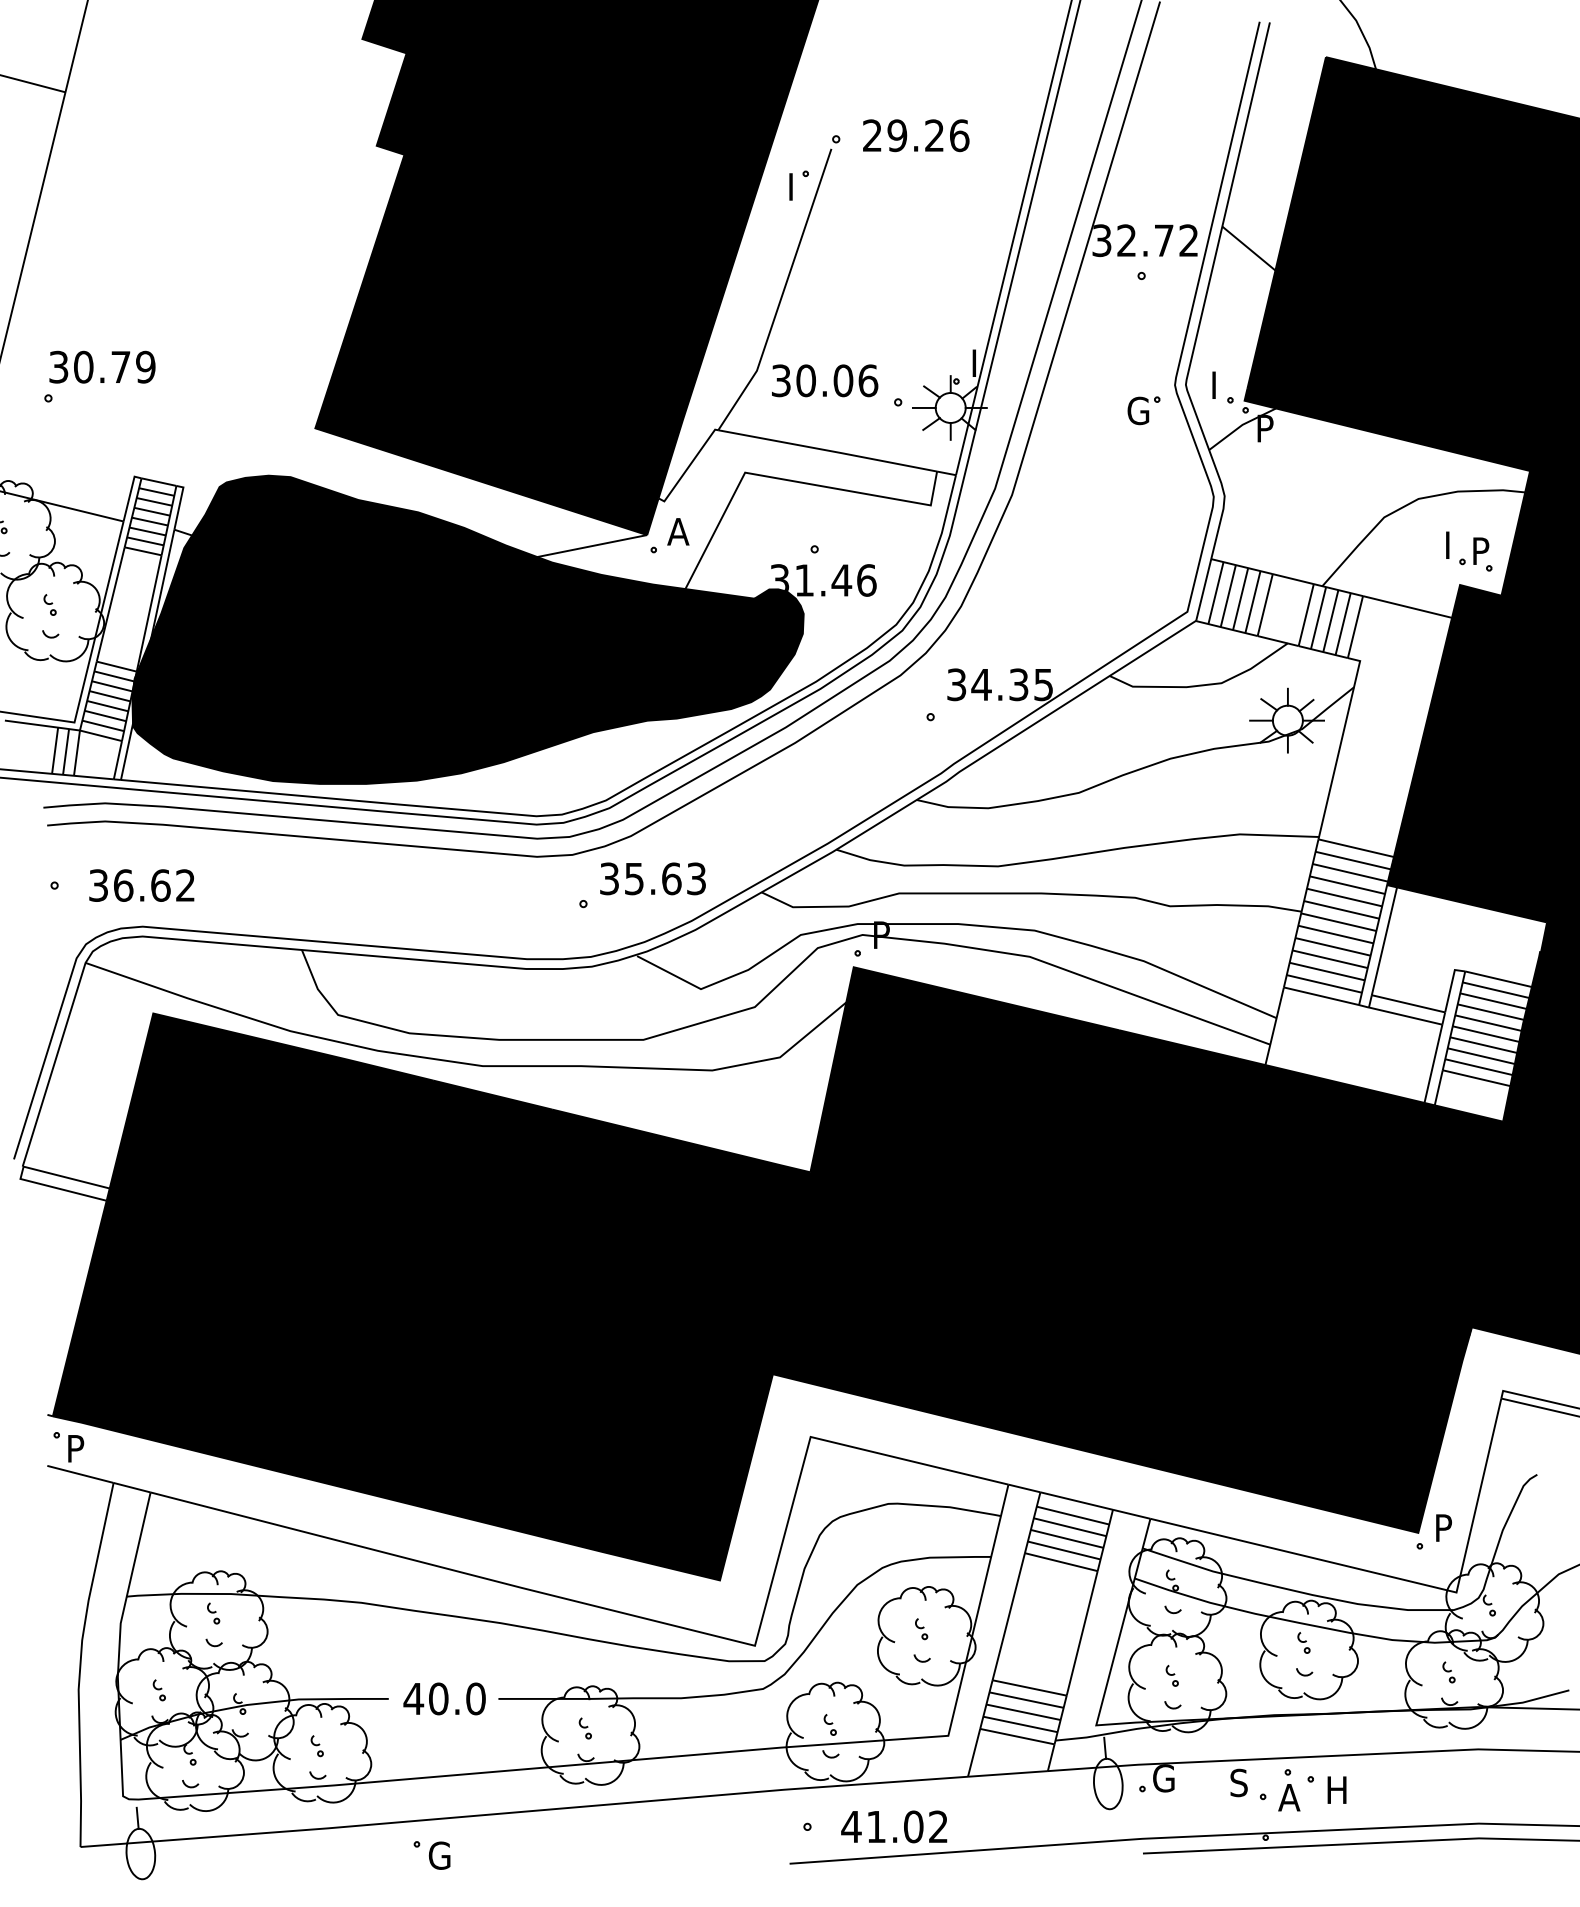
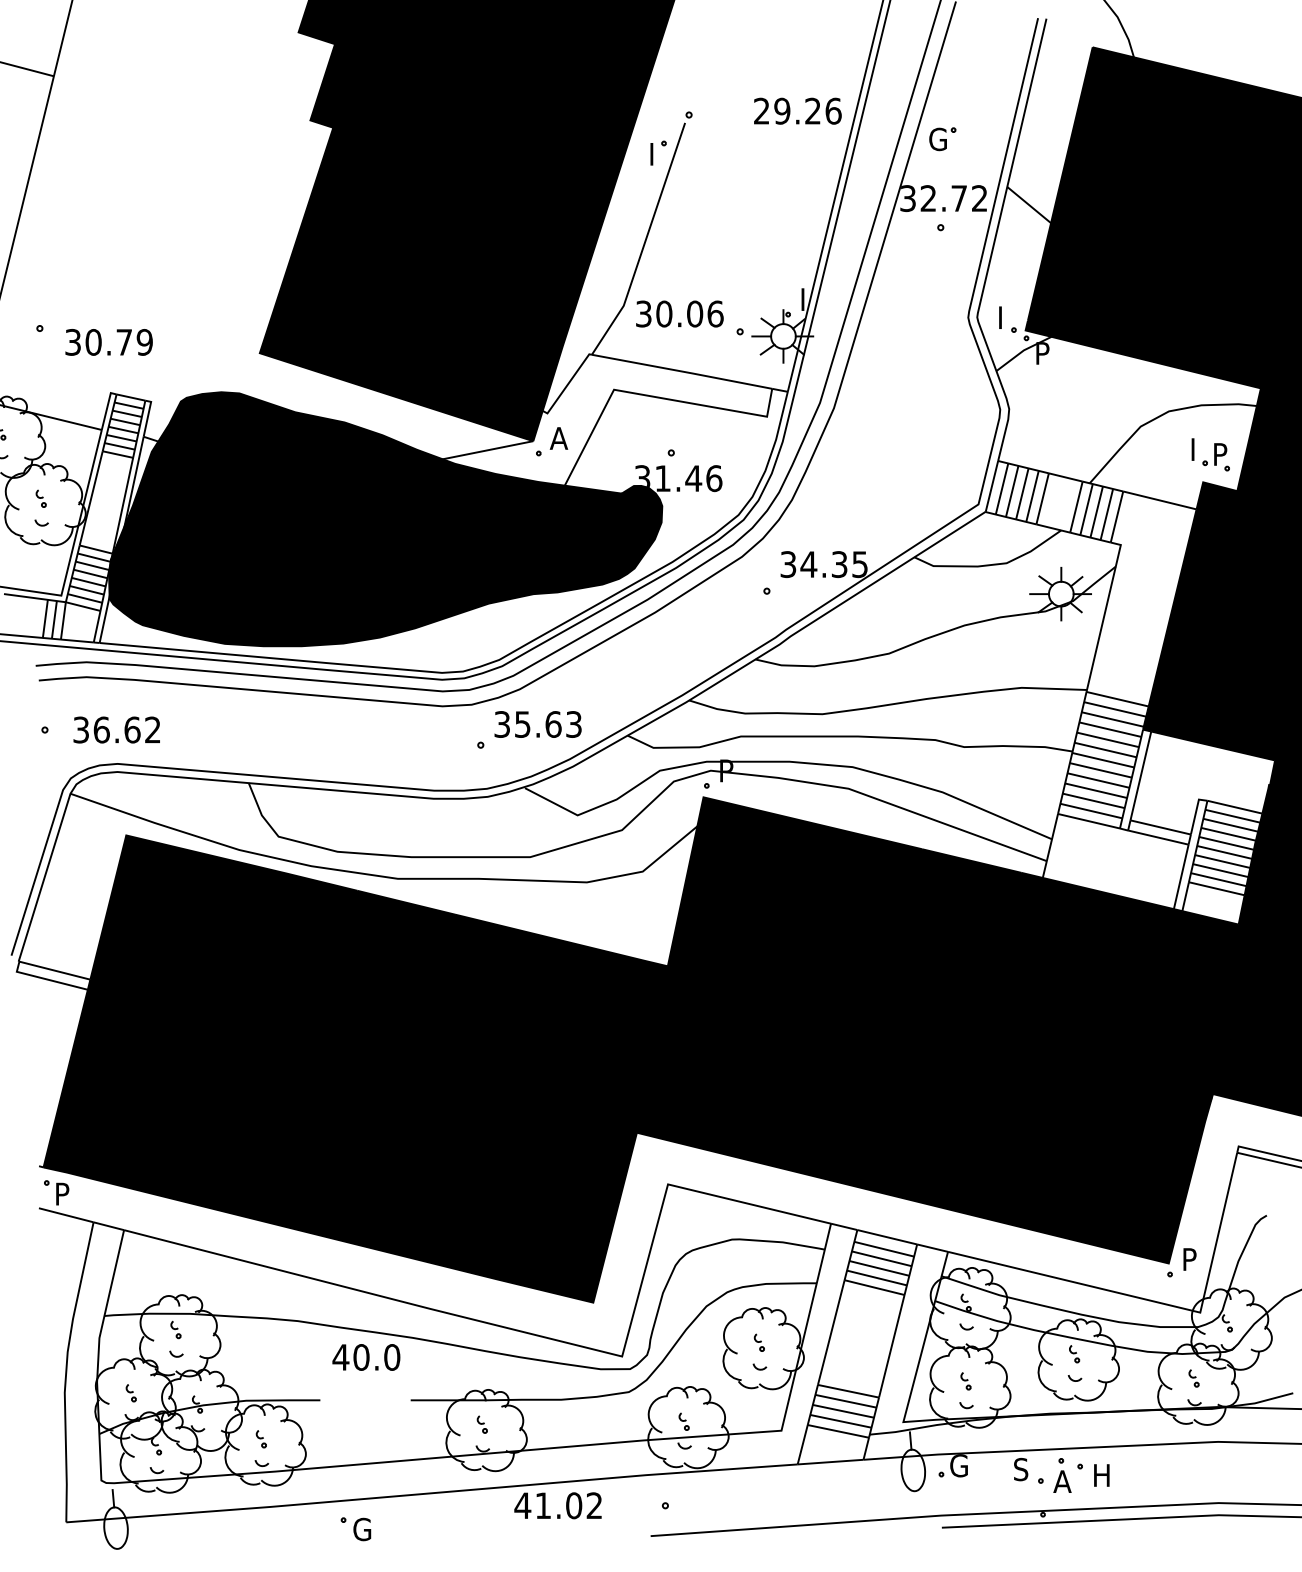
text: (916, 135) -> (798, 111), moved
text: (102, 366) -> (109, 341), moved
part: (1143, 410) -> (942, 139), moved
text: (444, 1698) -> (366, 1357), moved
text: (894, 1826) -> (558, 1505), moved

